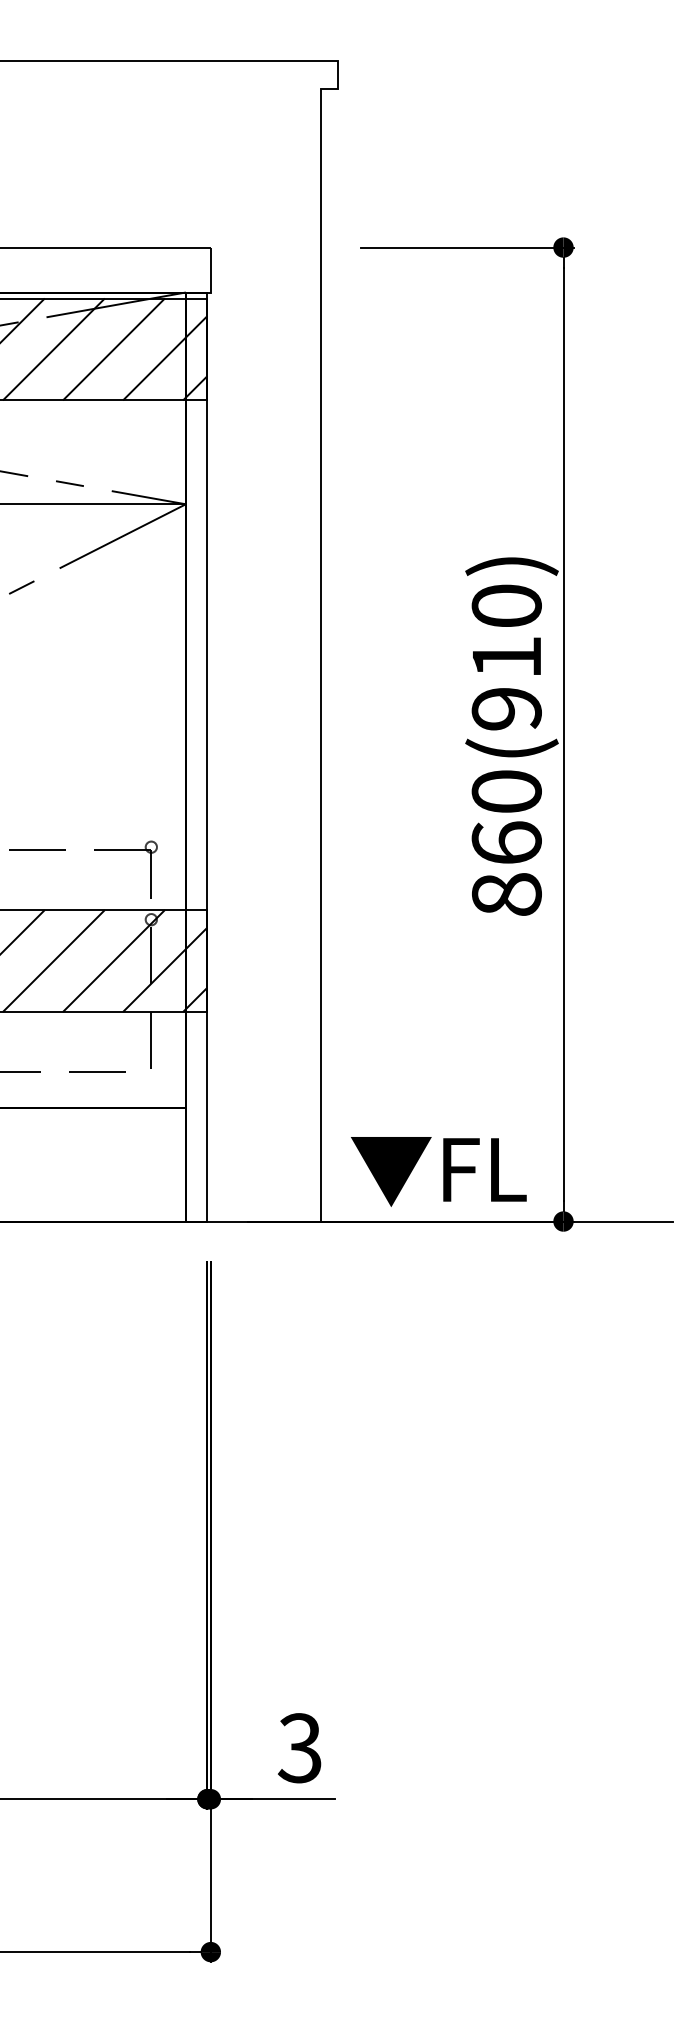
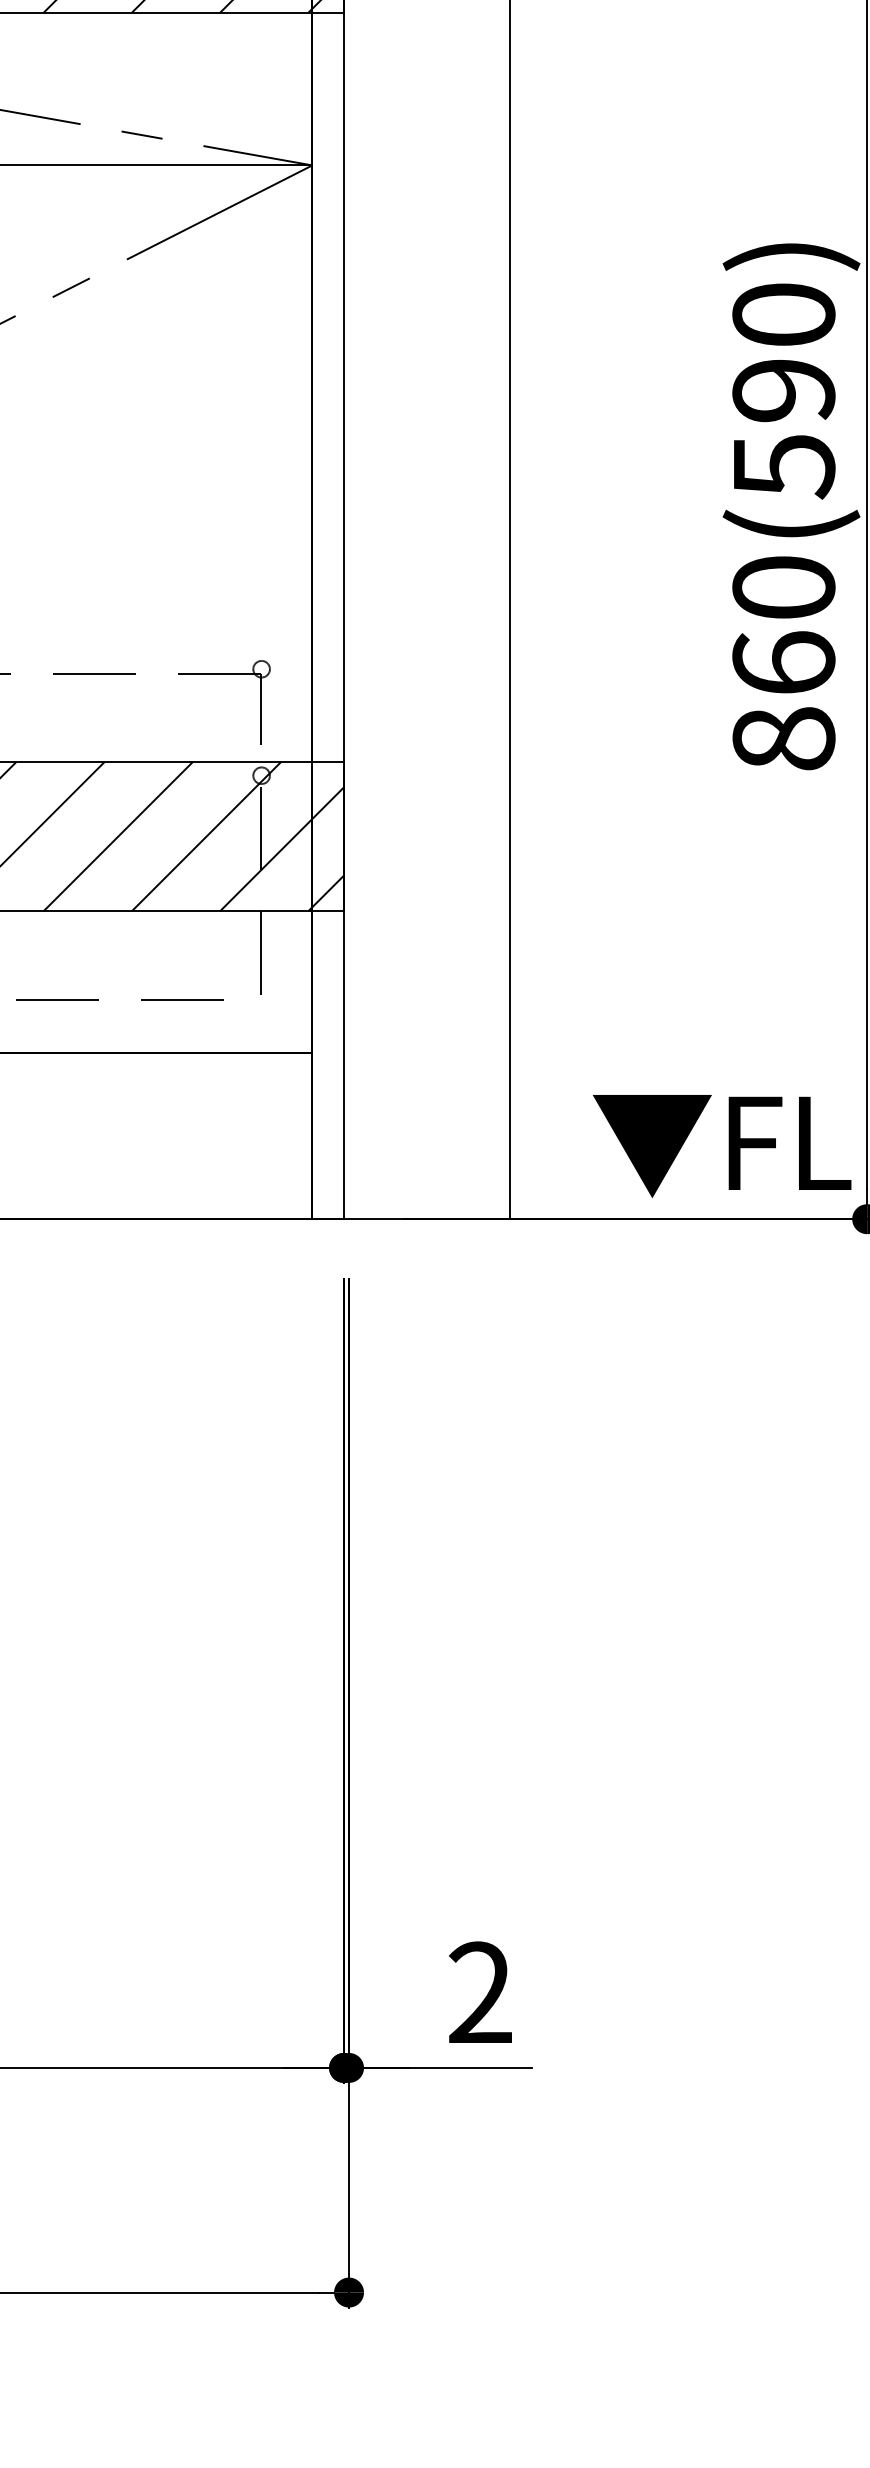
text: (506, 683) -> (783, 428), 860(910) -> 860(590)
text: (438, 1171) -> (721, 1145), moved
text: (299, 1748) -> (479, 1993), 3 -> 2

